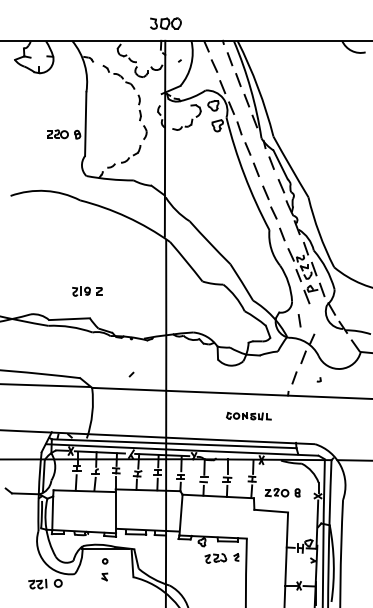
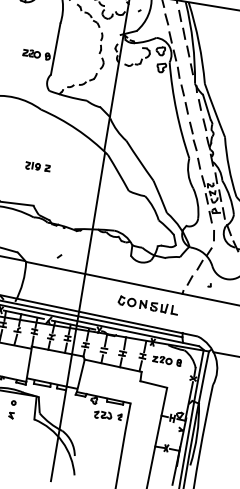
part: (87, 291) -> (37, 166), moved
line: (299, 320) -> (213, 235), moved
part: (248, 415) -> (148, 304), size x1.67
part: (282, 492) -> (167, 360), moved

